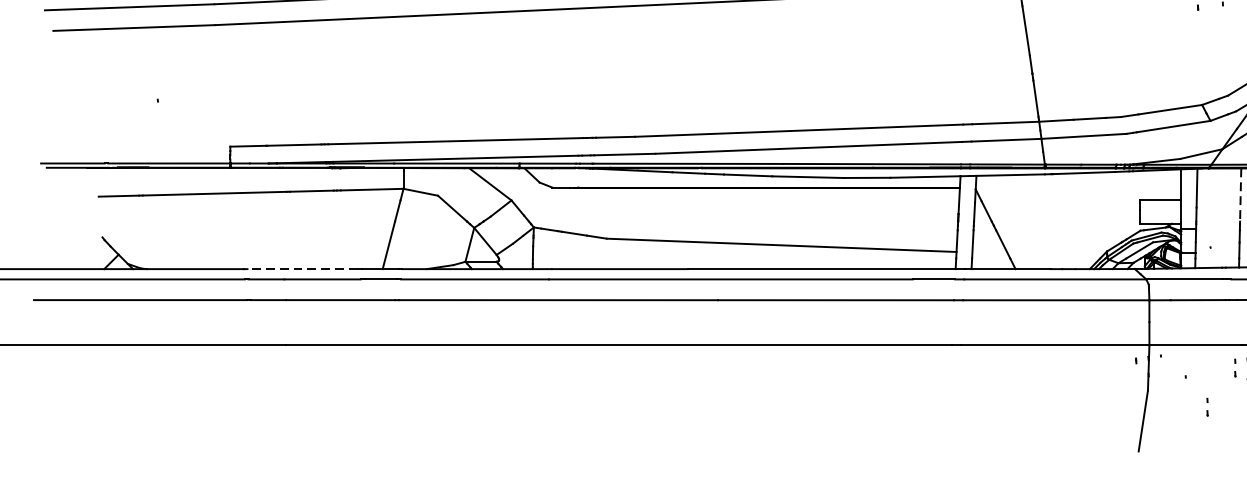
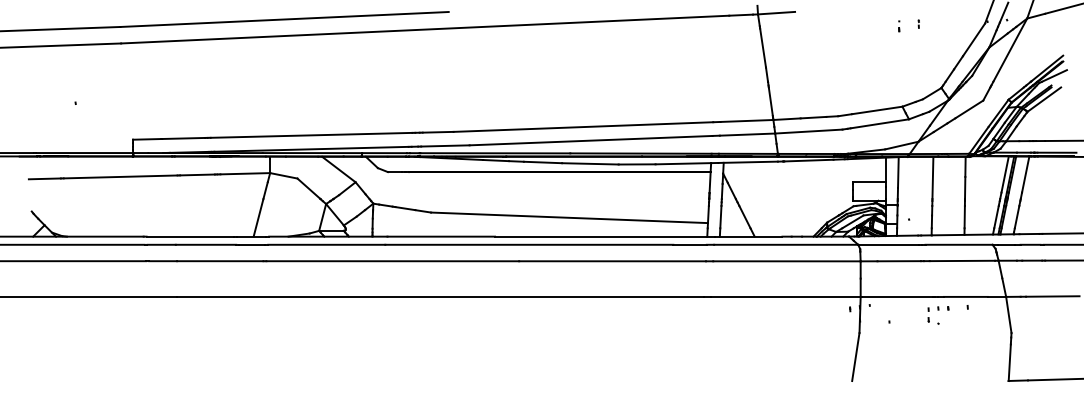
line: (1240, 195) -> (932, 178), dashed -> solid
line: (302, 268) -> (190, 236), dashed -> solid
line: (1207, 402) -> (906, 342), removed

